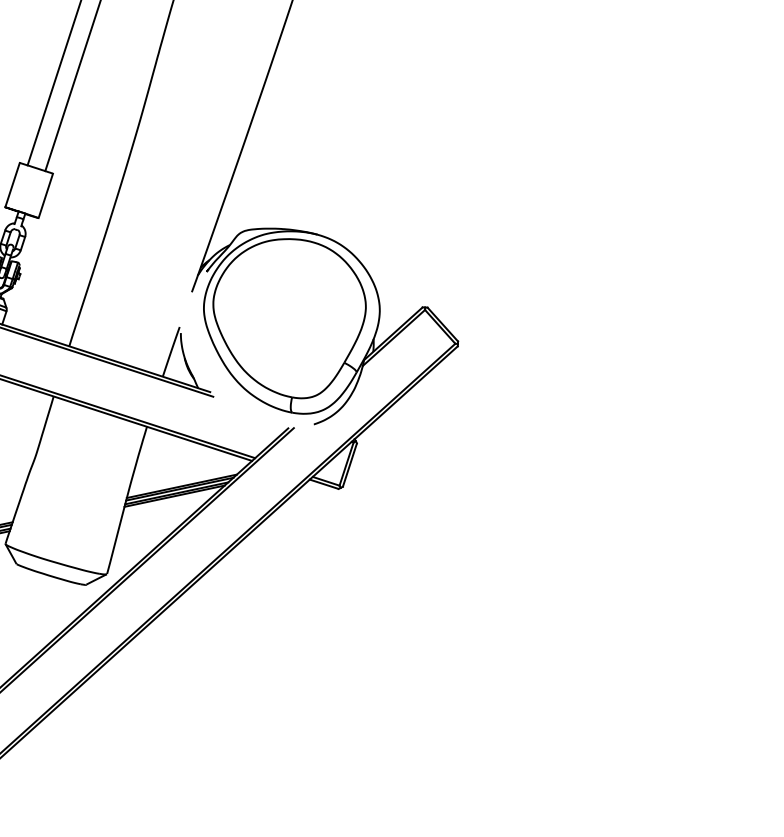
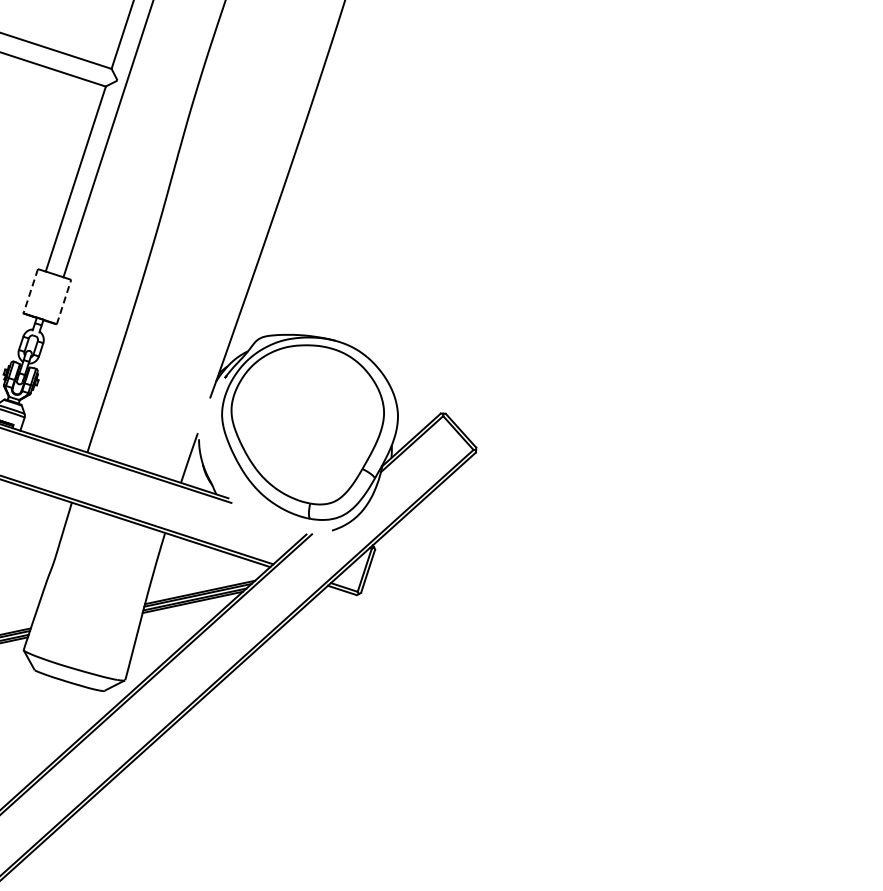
line: (12, 185) -> (30, 291), solid -> dashed
line: (46, 195) -> (64, 301), solid -> dashed

